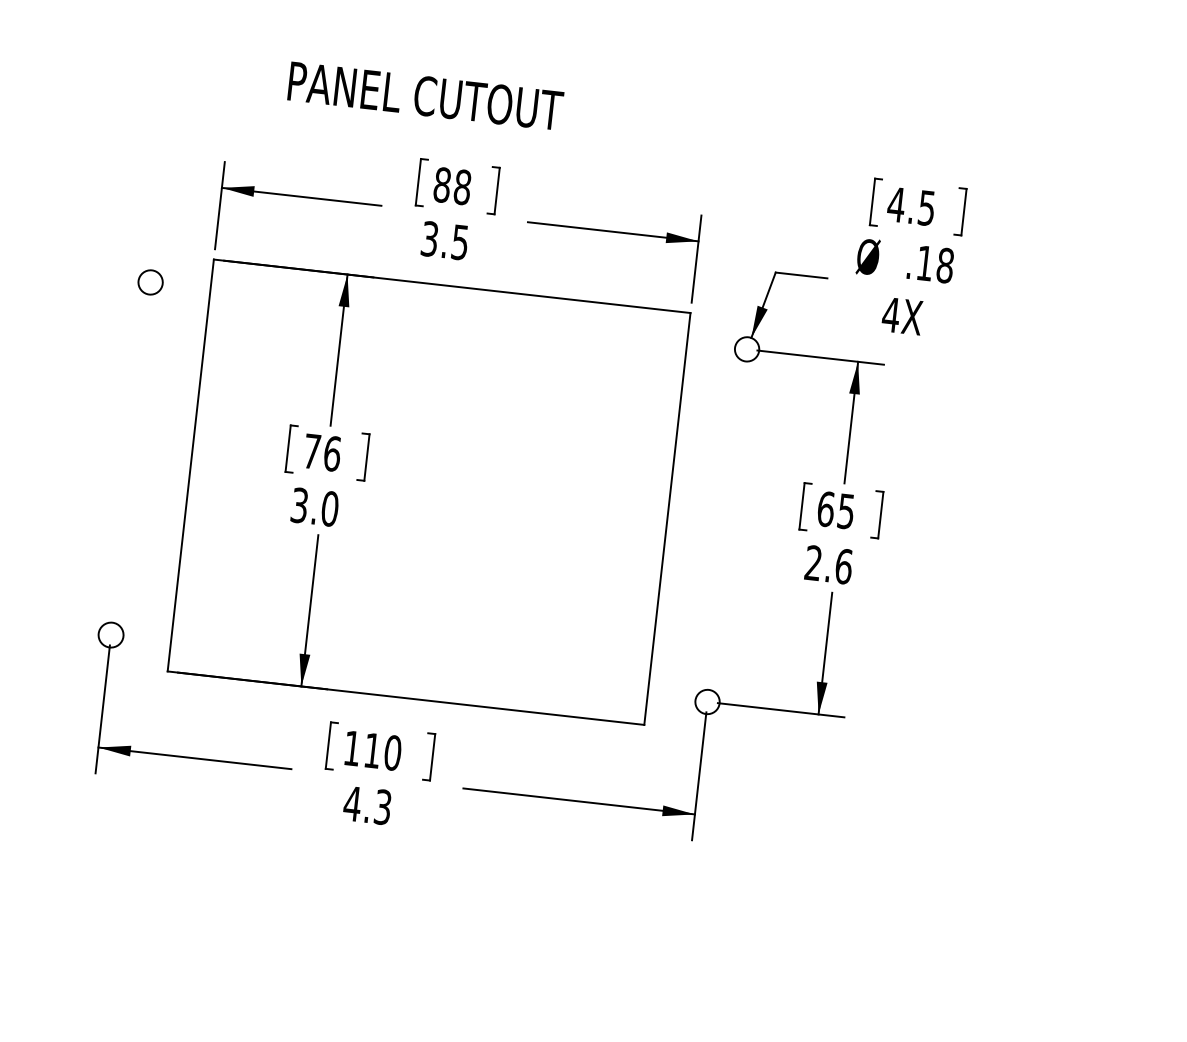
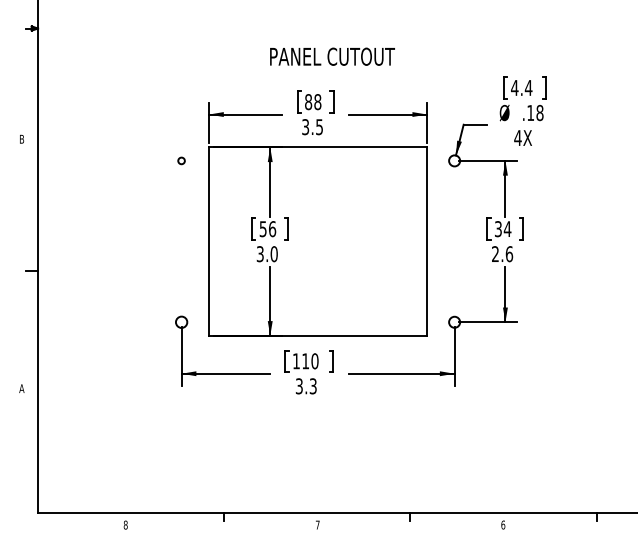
text: (425, 95) -> (332, 56), moved
text: (926, 209) -> (528, 88), 4.5 -> 4.4
circle: (150, 281) -> (181, 160), size x0.6
text: (310, 452) -> (262, 229), 76 -> 56
text: (834, 510) -> (502, 229), 65 -> 34
text: (352, 804) -> (299, 386), 4.3 -> 3.3

